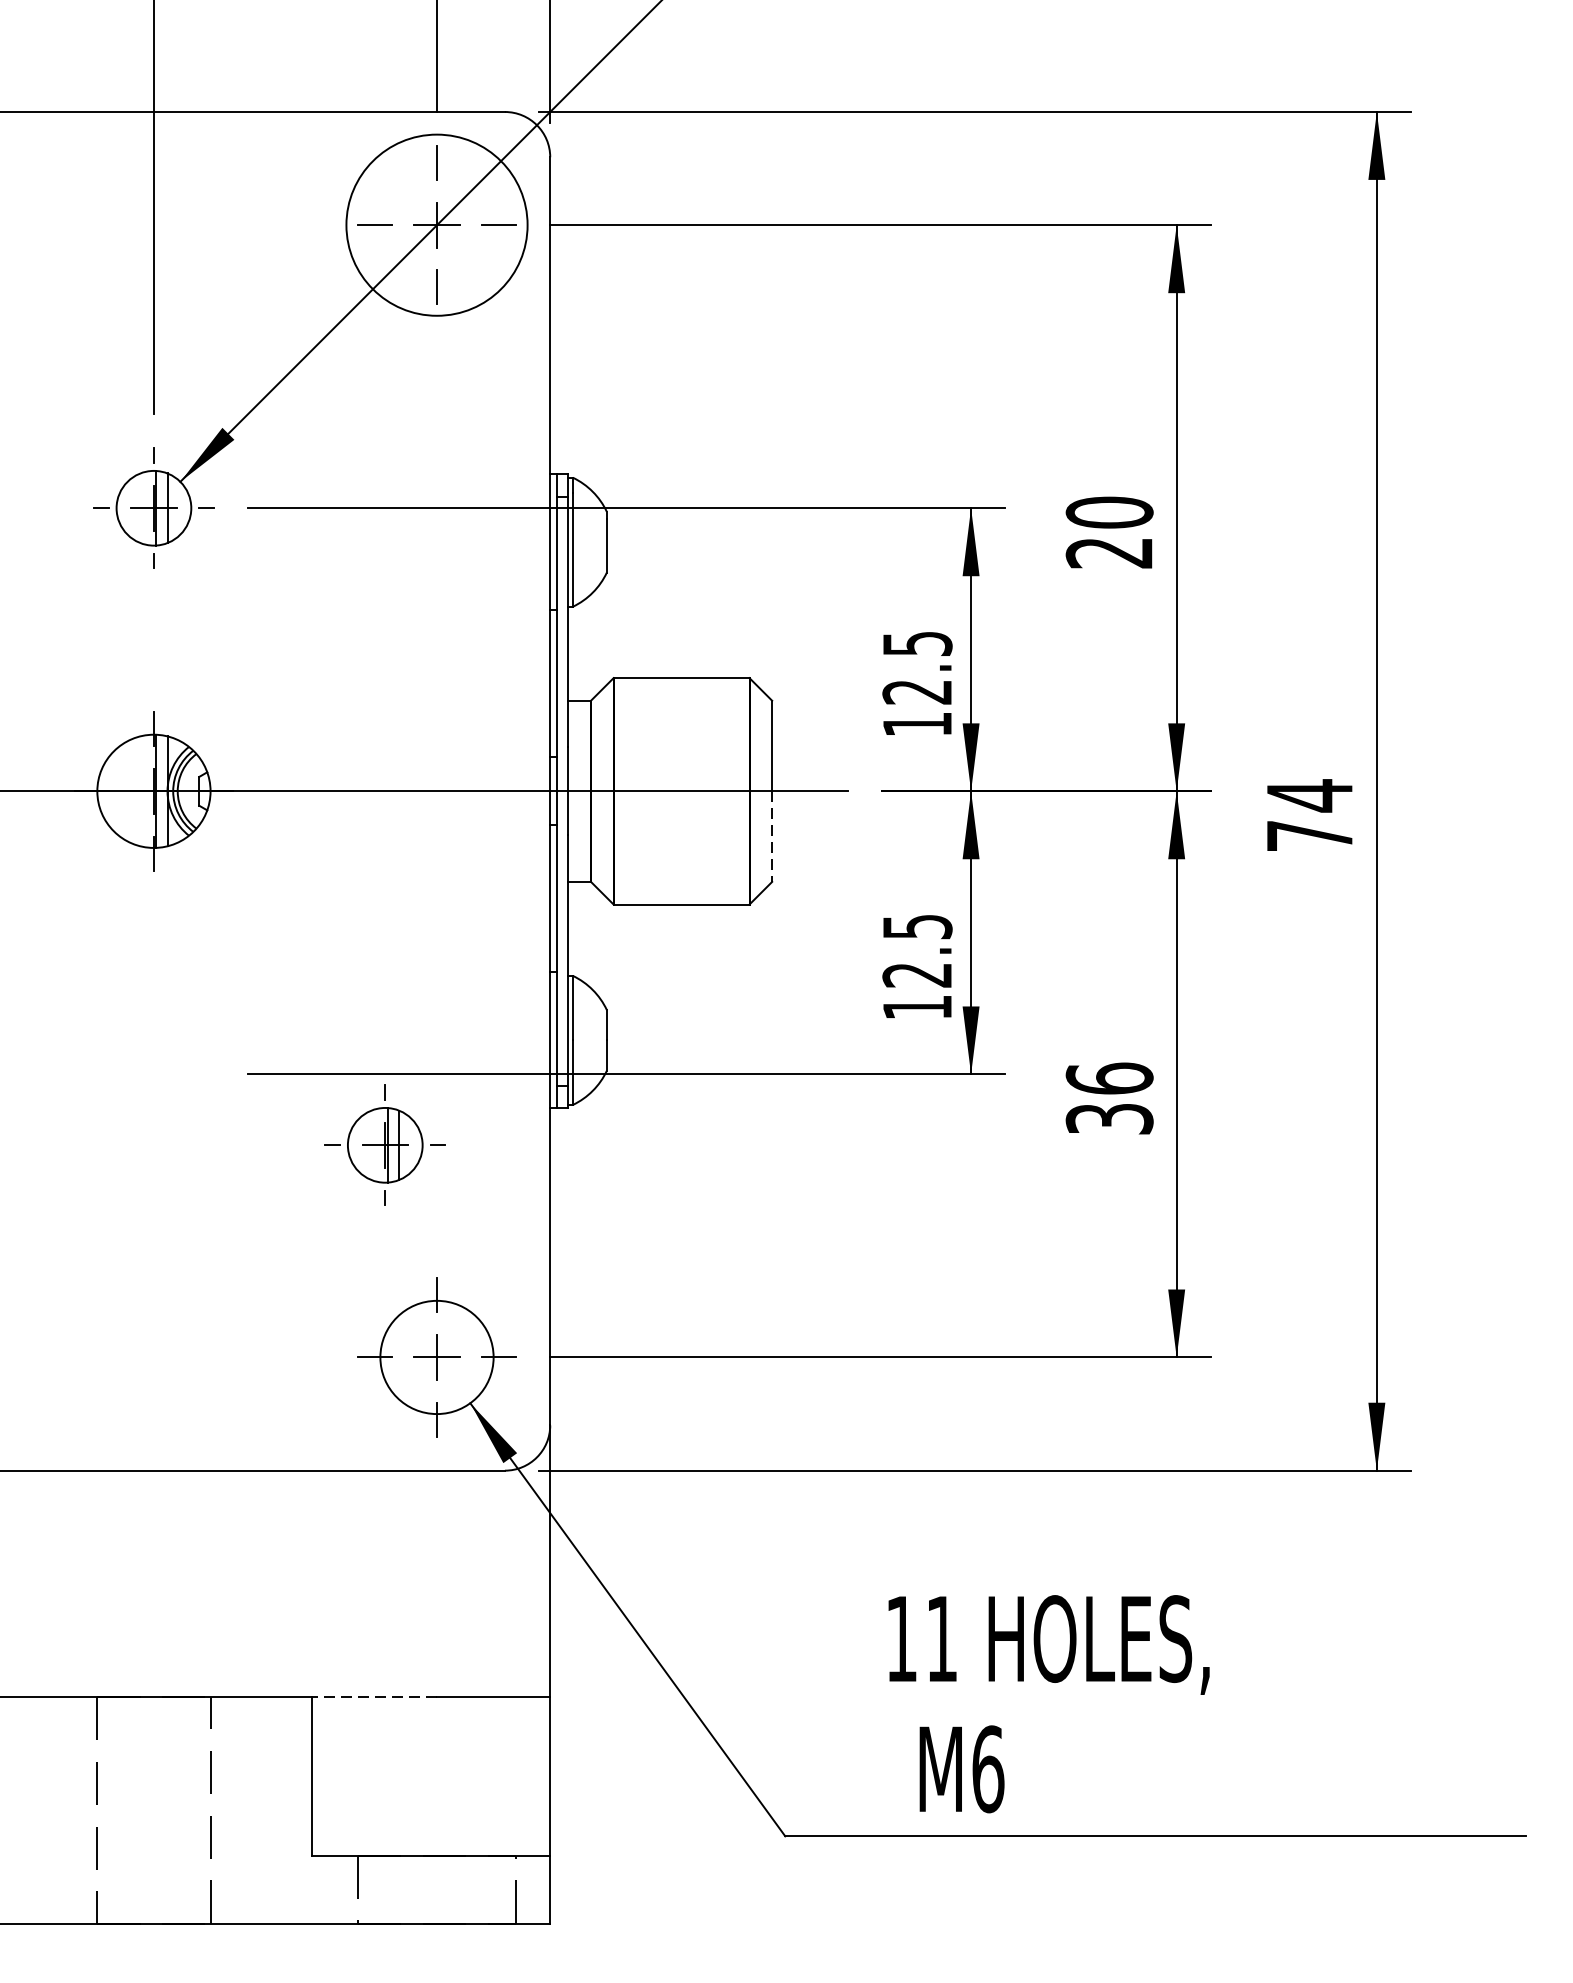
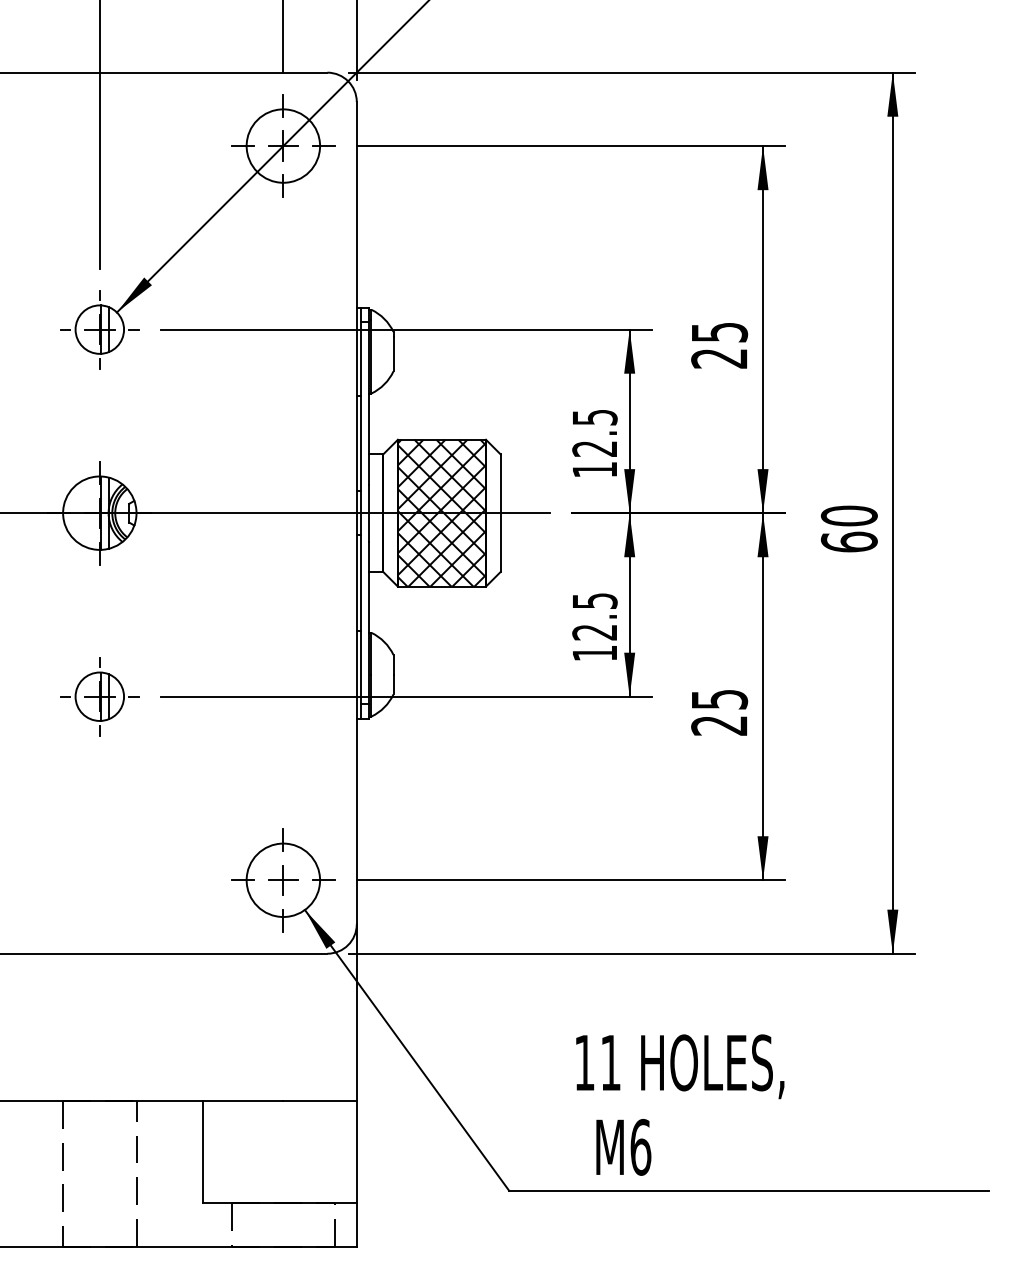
circle: (437, 224) -> (283, 145), size x0.62
text: (1109, 512) -> (719, 332), 20 -> 25
hatch: (680, 790) -> (441, 512), added
text: (1308, 814) -> (848, 528), 74 -> 60
line: (771, 838) -> (500, 543), dashed -> solid
text: (1109, 1098) -> (719, 712), 36 -> 25
part: (384, 1144) -> (99, 696), moved
line: (373, 1697) -> (242, 1100), dashed -> solid

